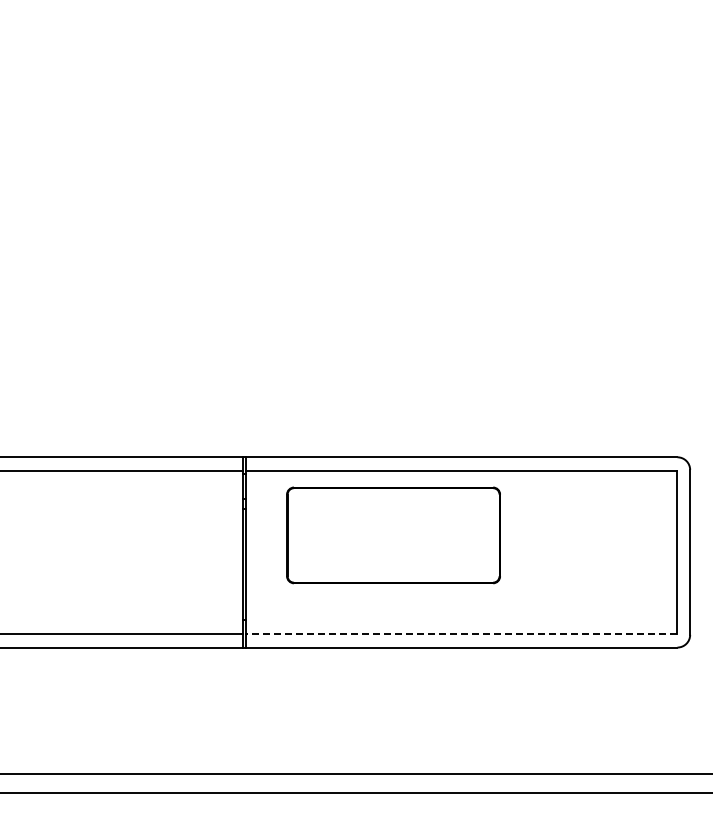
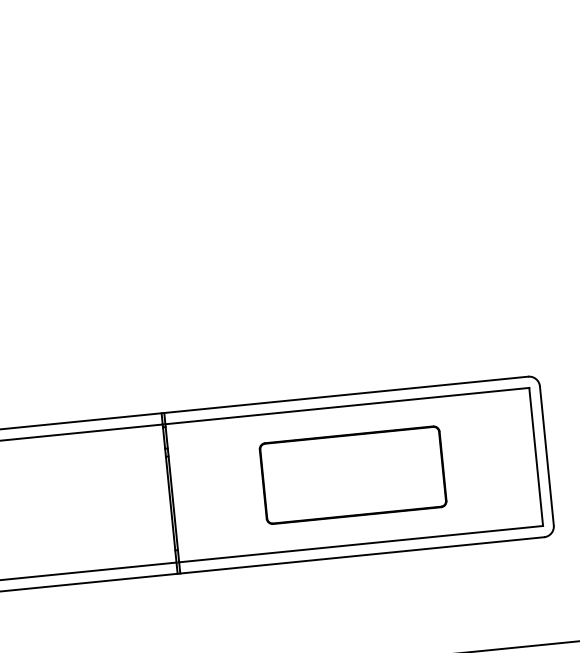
part: (393, 535) -> (353, 475), moved
line: (461, 634) -> (360, 544), dashed -> solid

